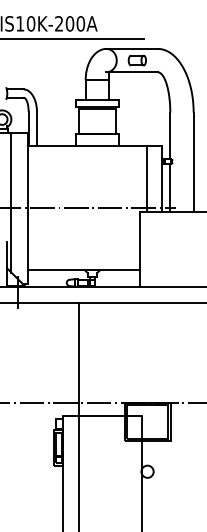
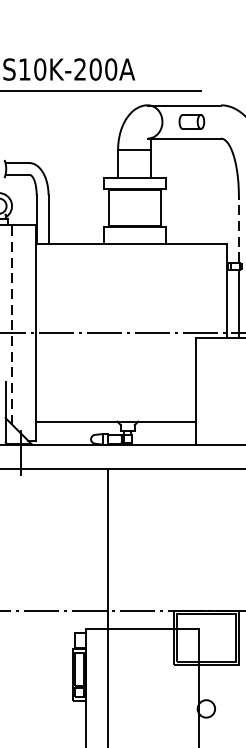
line: (170, 135) -> (239, 228), solid -> dashed
line: (146, 178) -> (204, 290), removed
line: (11, 202) -> (12, 324), solid -> dashed

